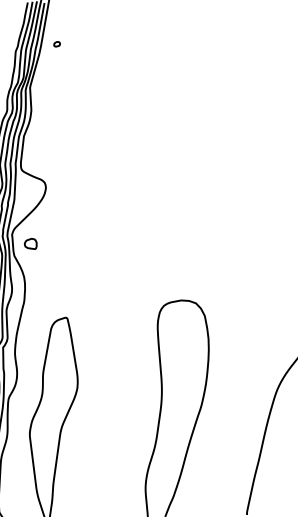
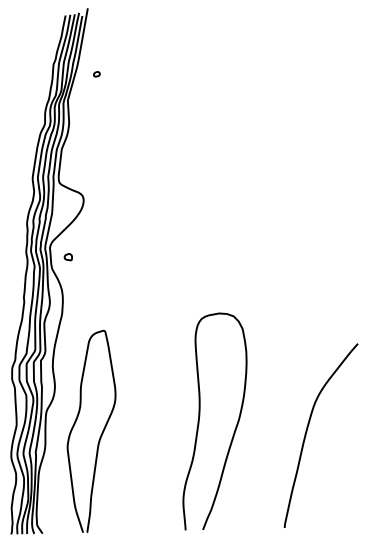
part: (56, 44) -> (96, 74), moved
part: (29, 244) -> (67, 257), size x0.62

